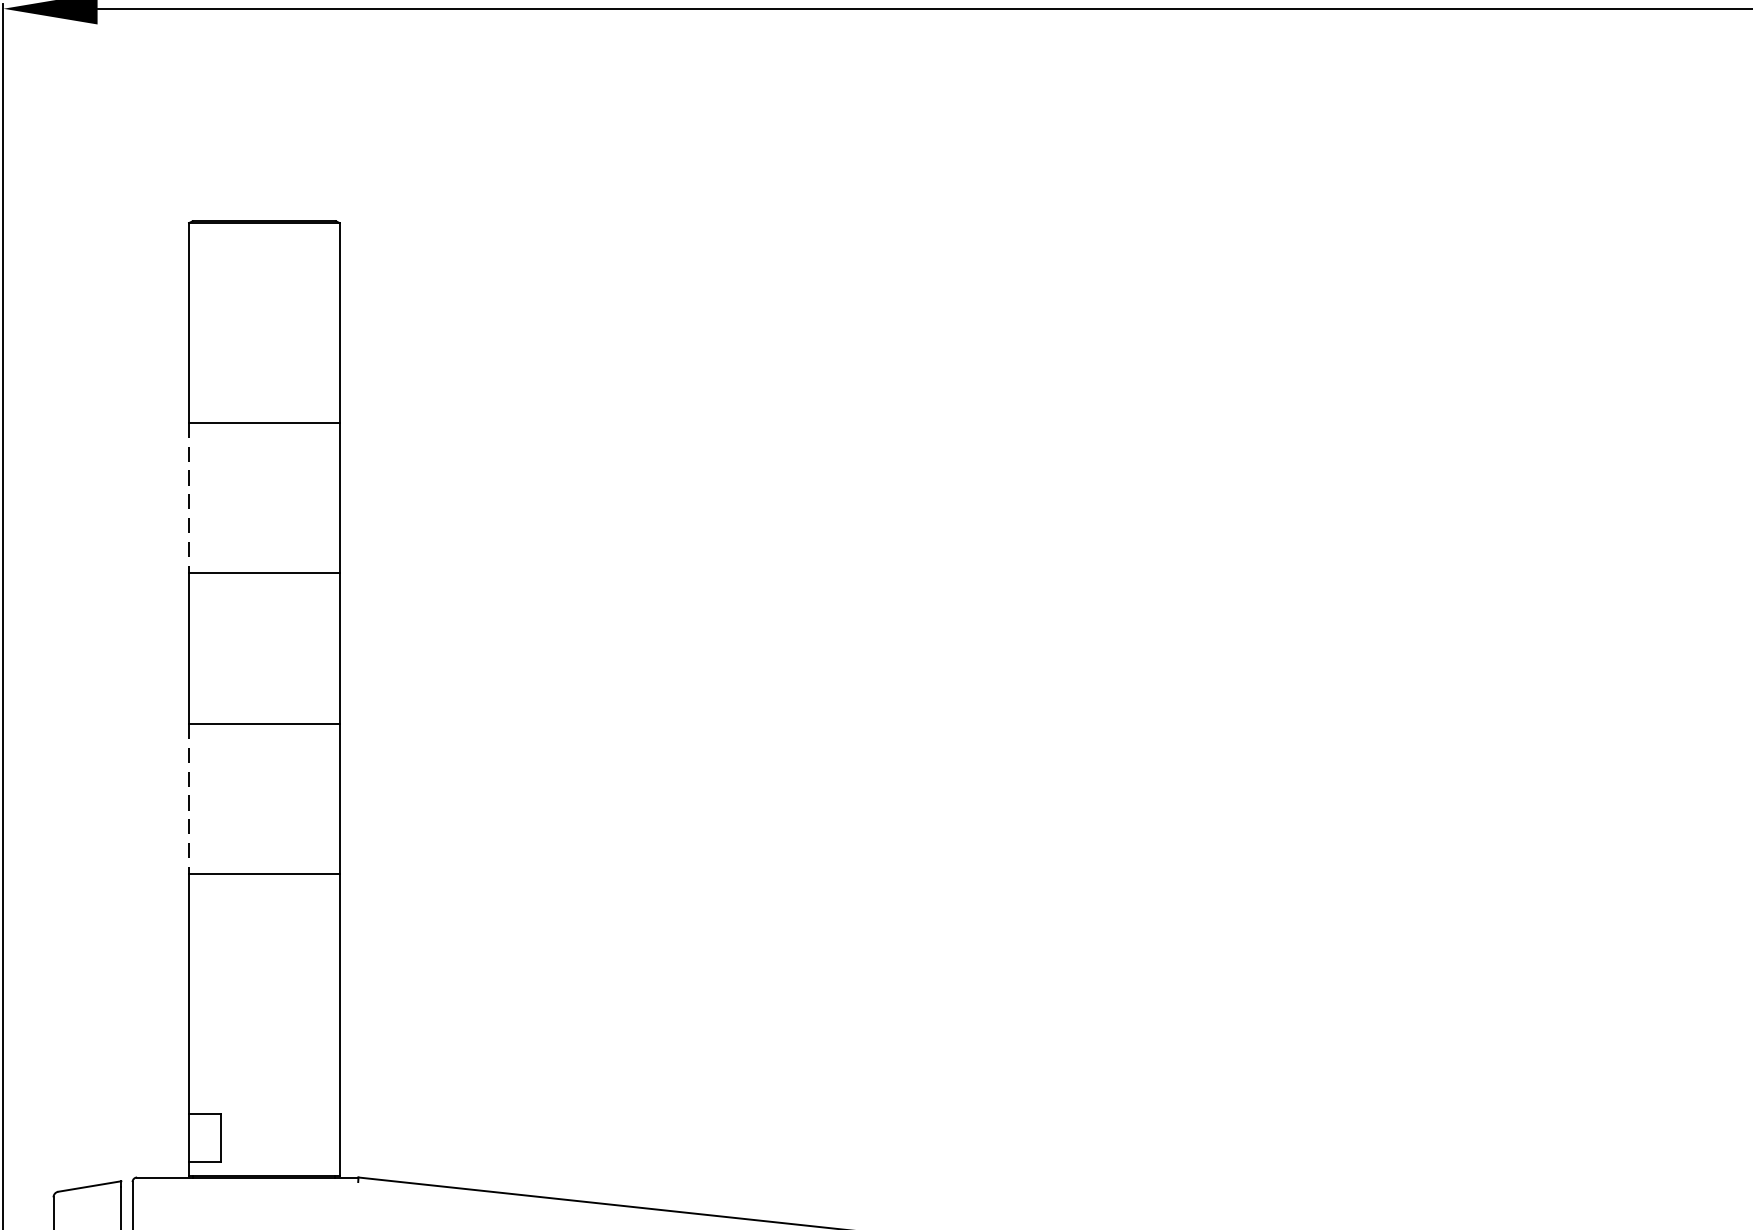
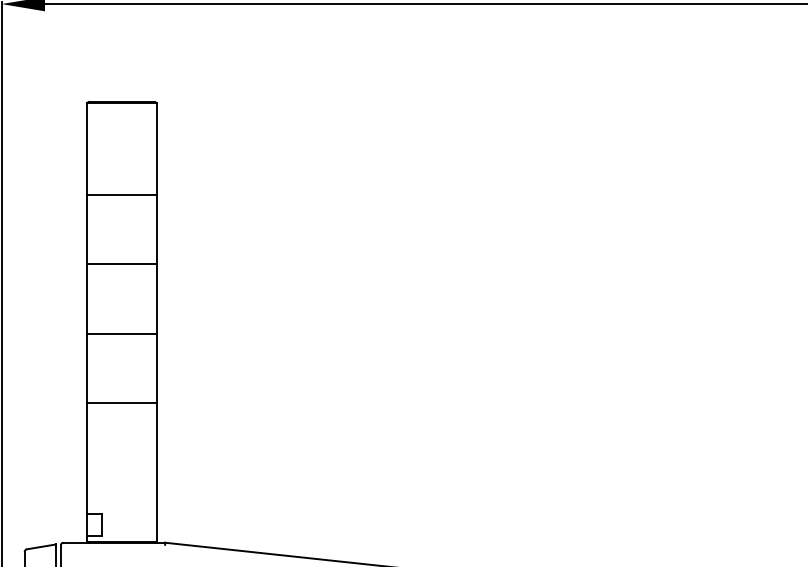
line: (189, 497) -> (87, 229), dashed -> solid
line: (189, 799) -> (87, 368), dashed -> solid

